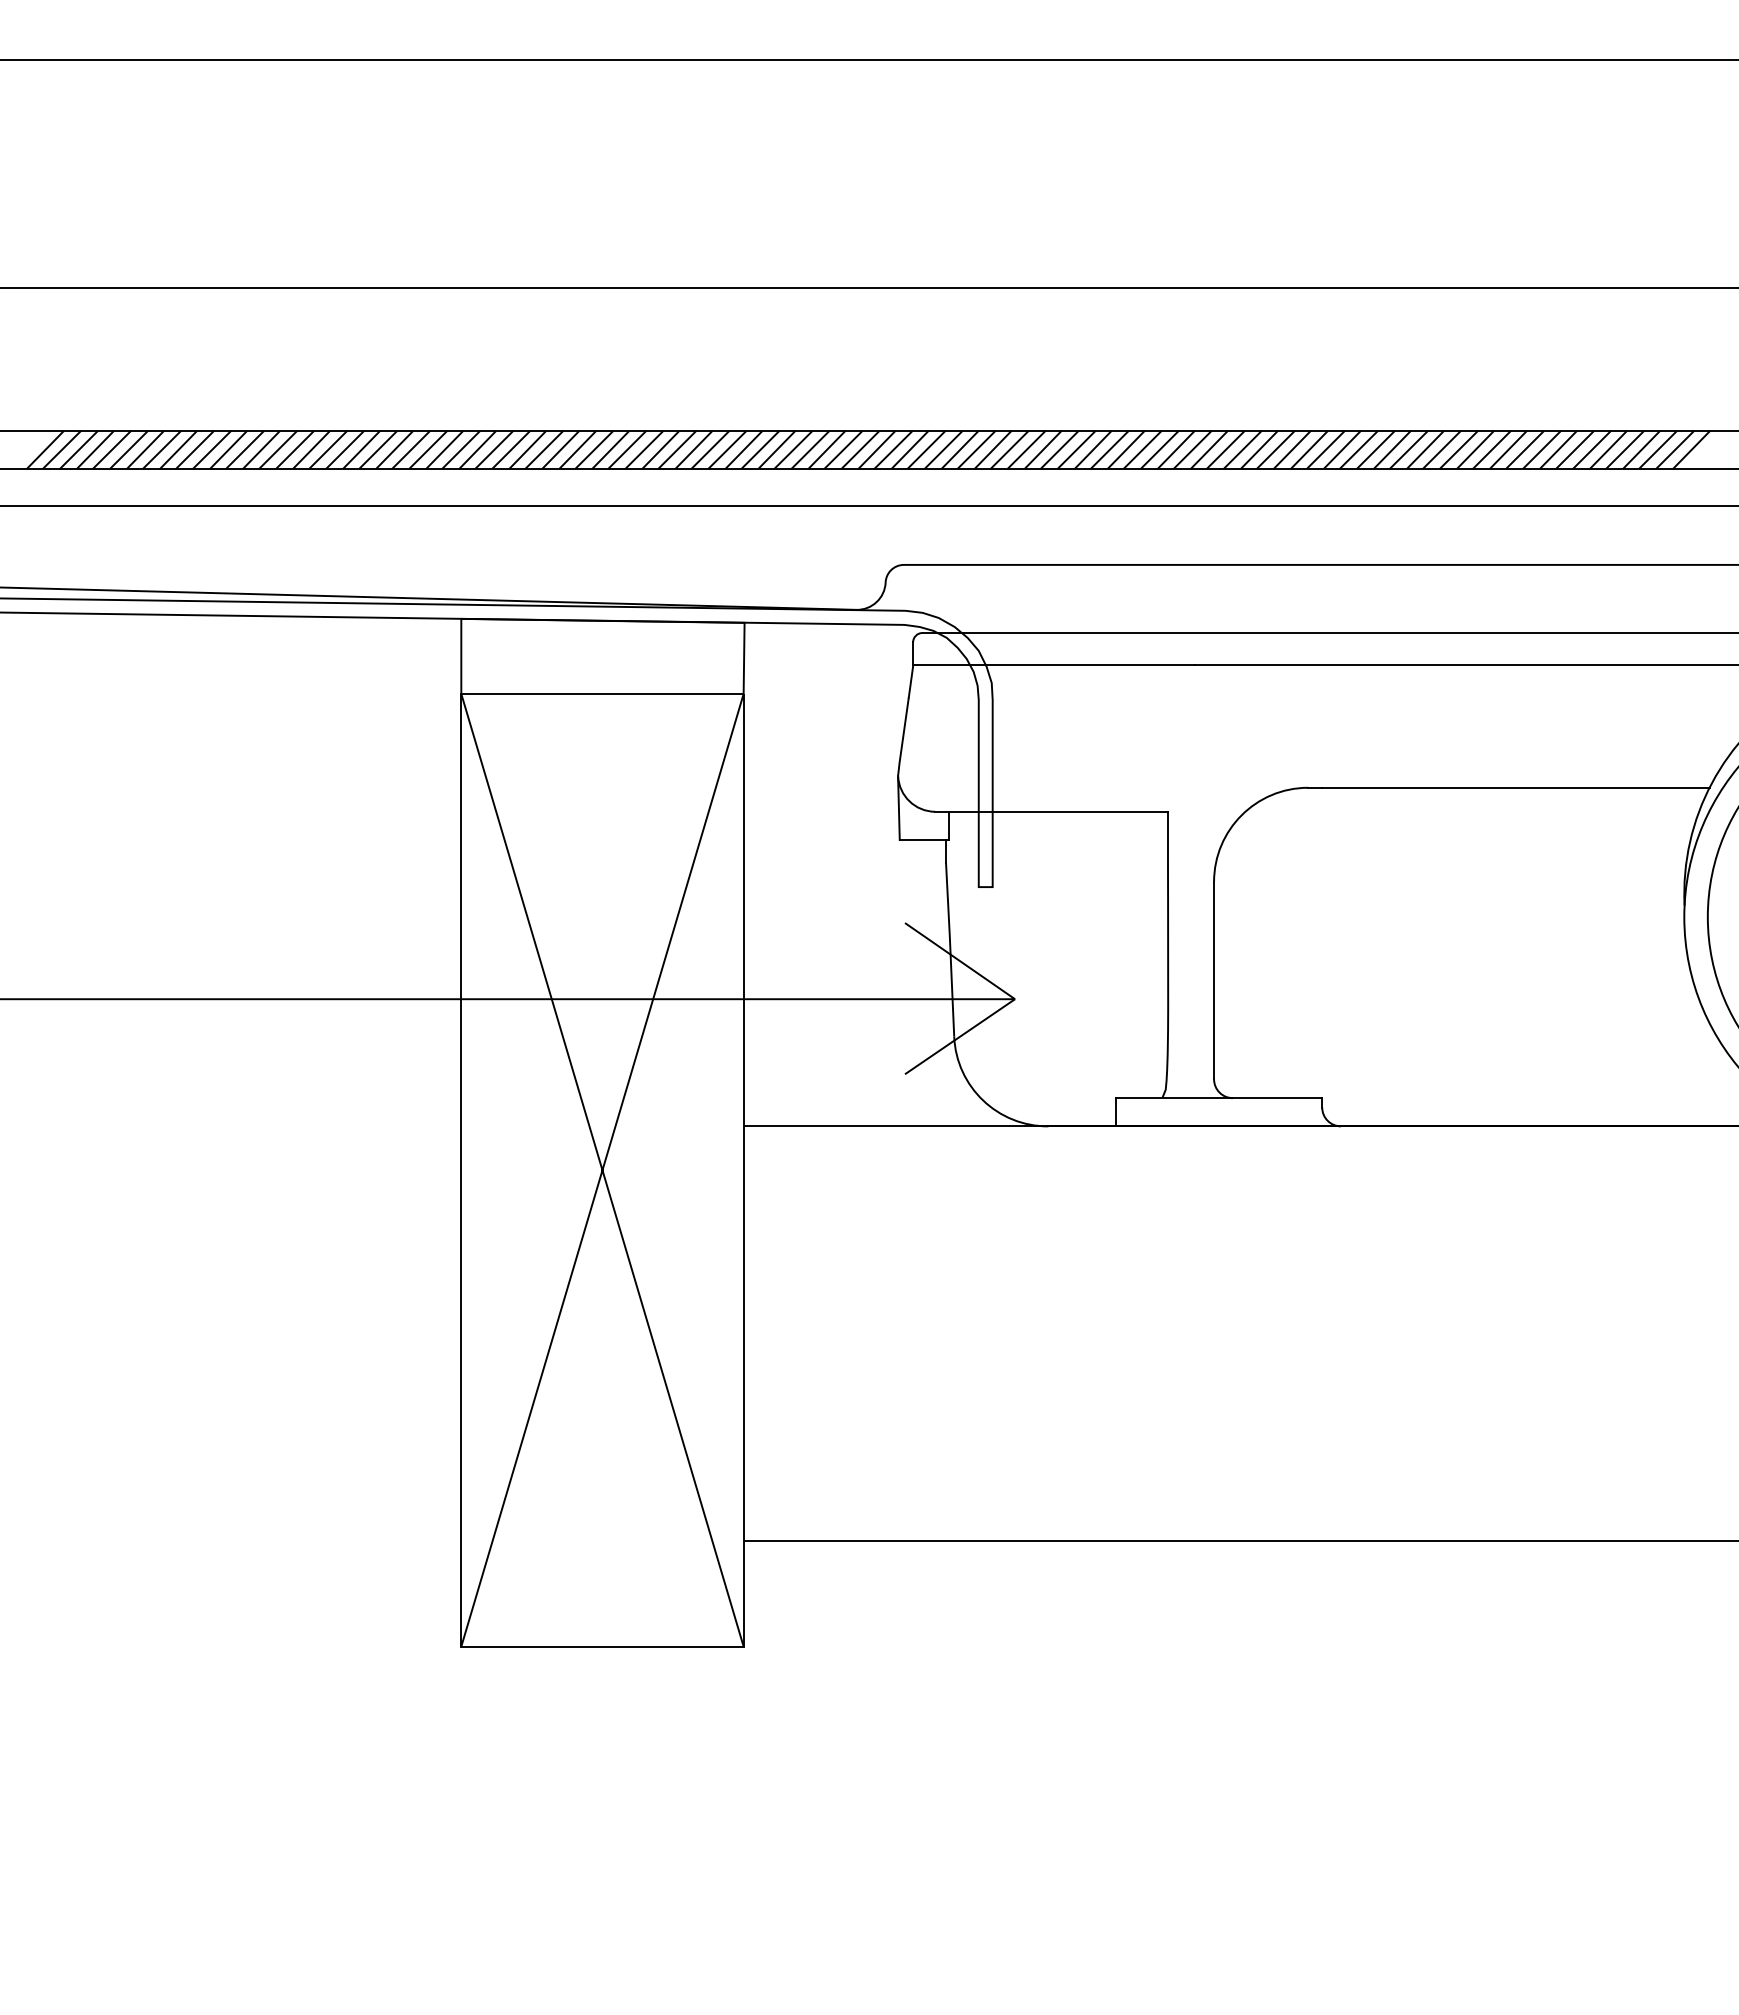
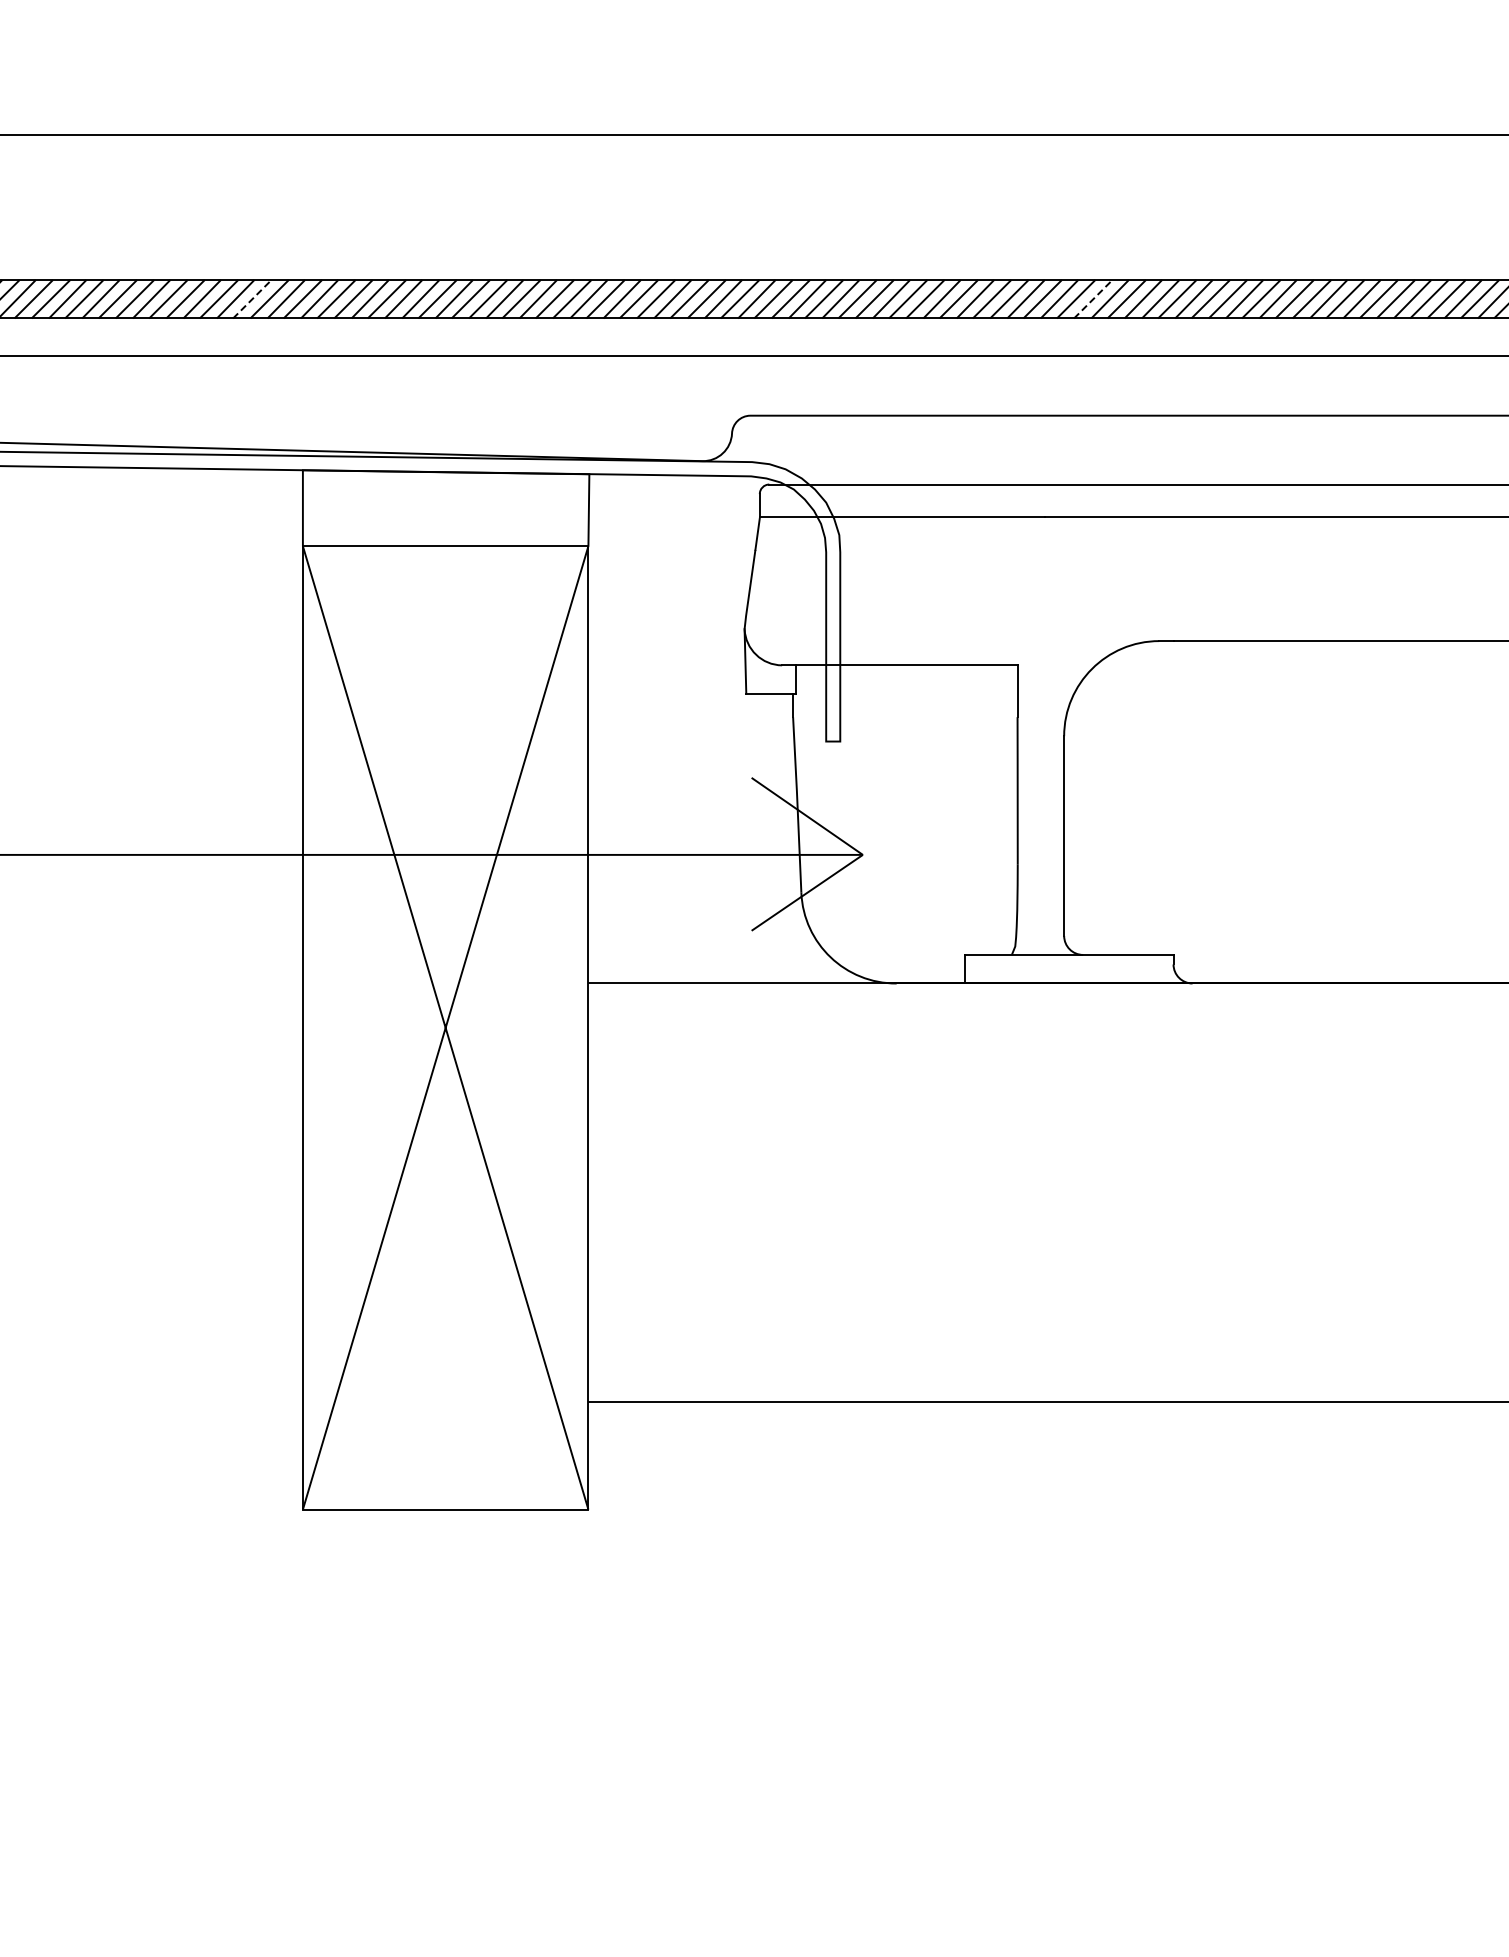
line: (411, 449) -> (252, 298), solid -> dashed
line: (1242, 449) -> (1092, 298), solid -> dashed

